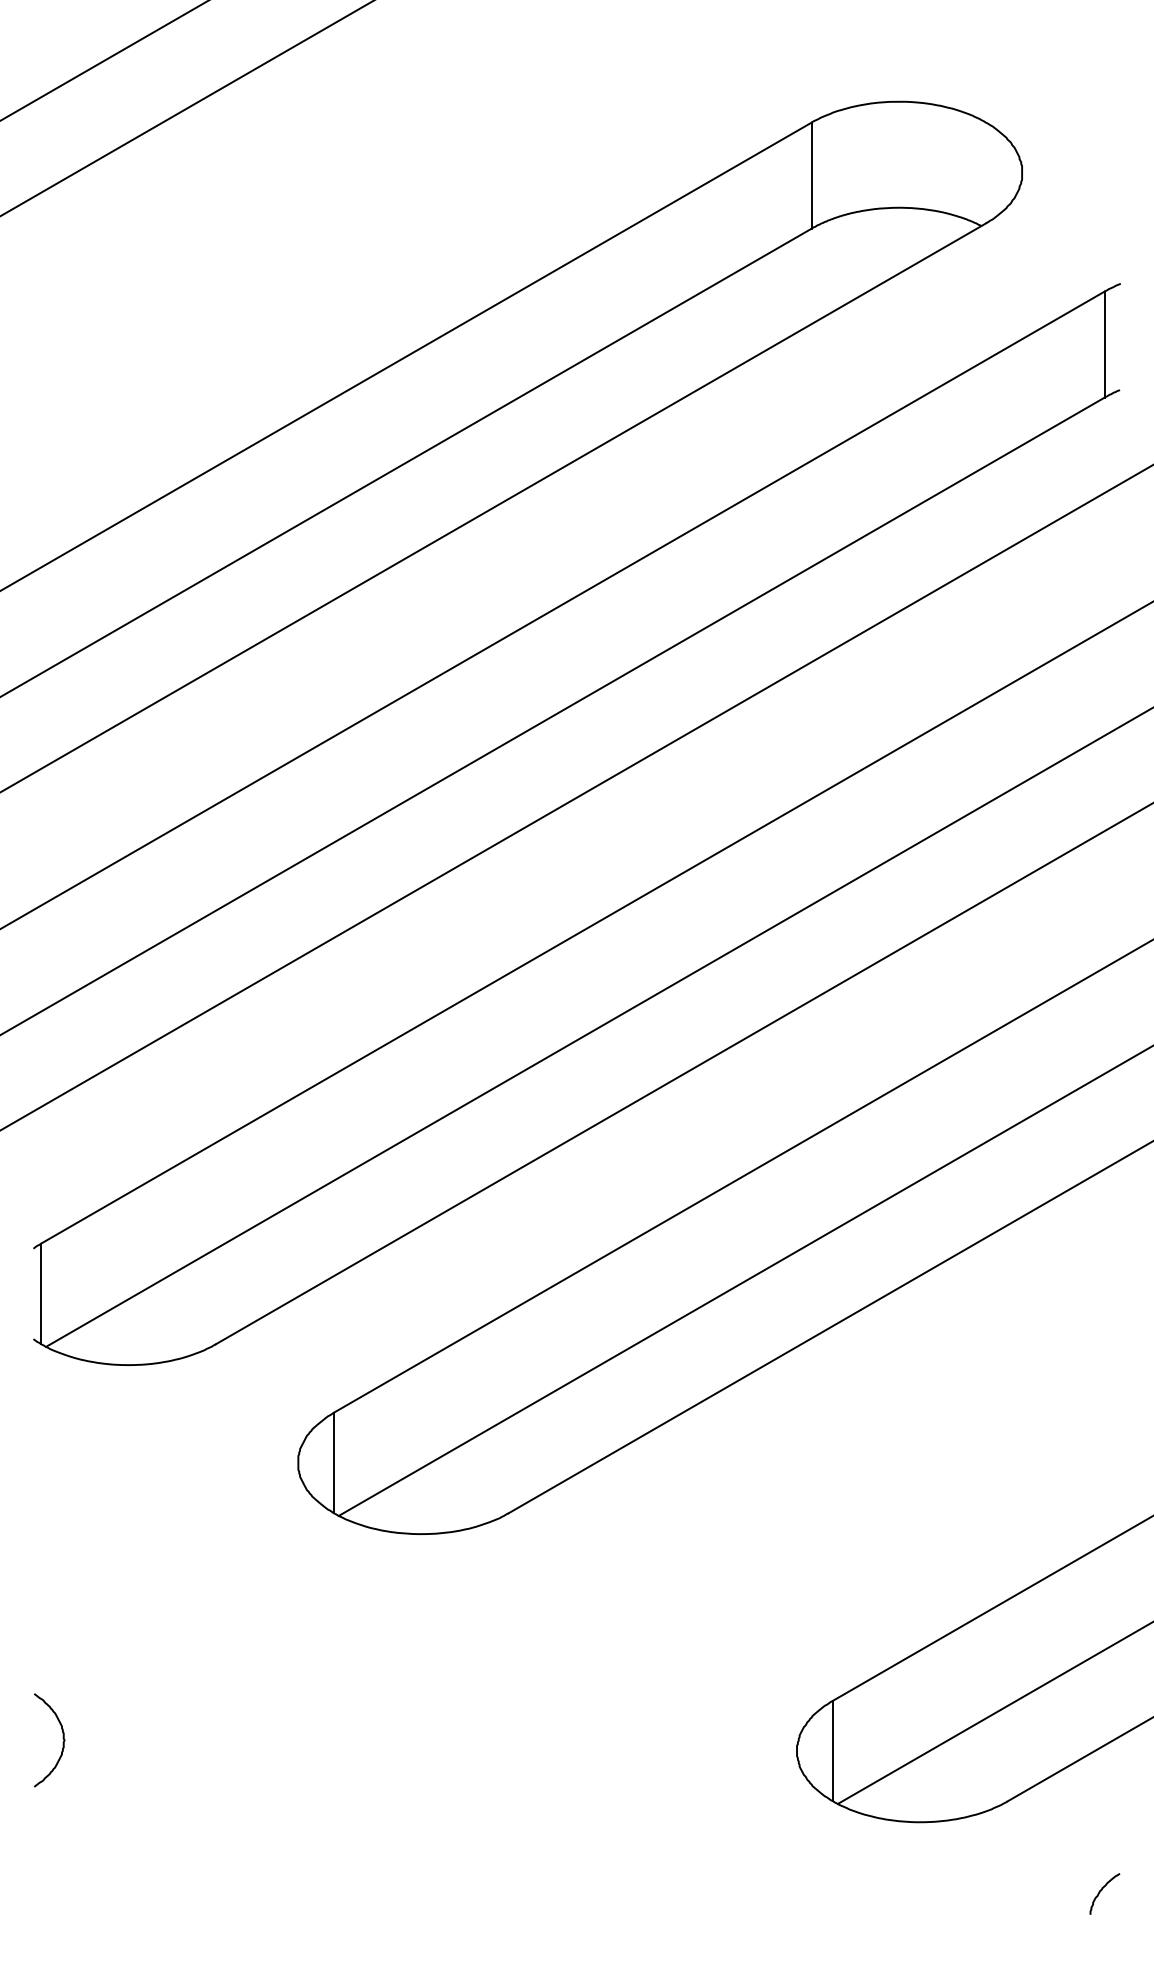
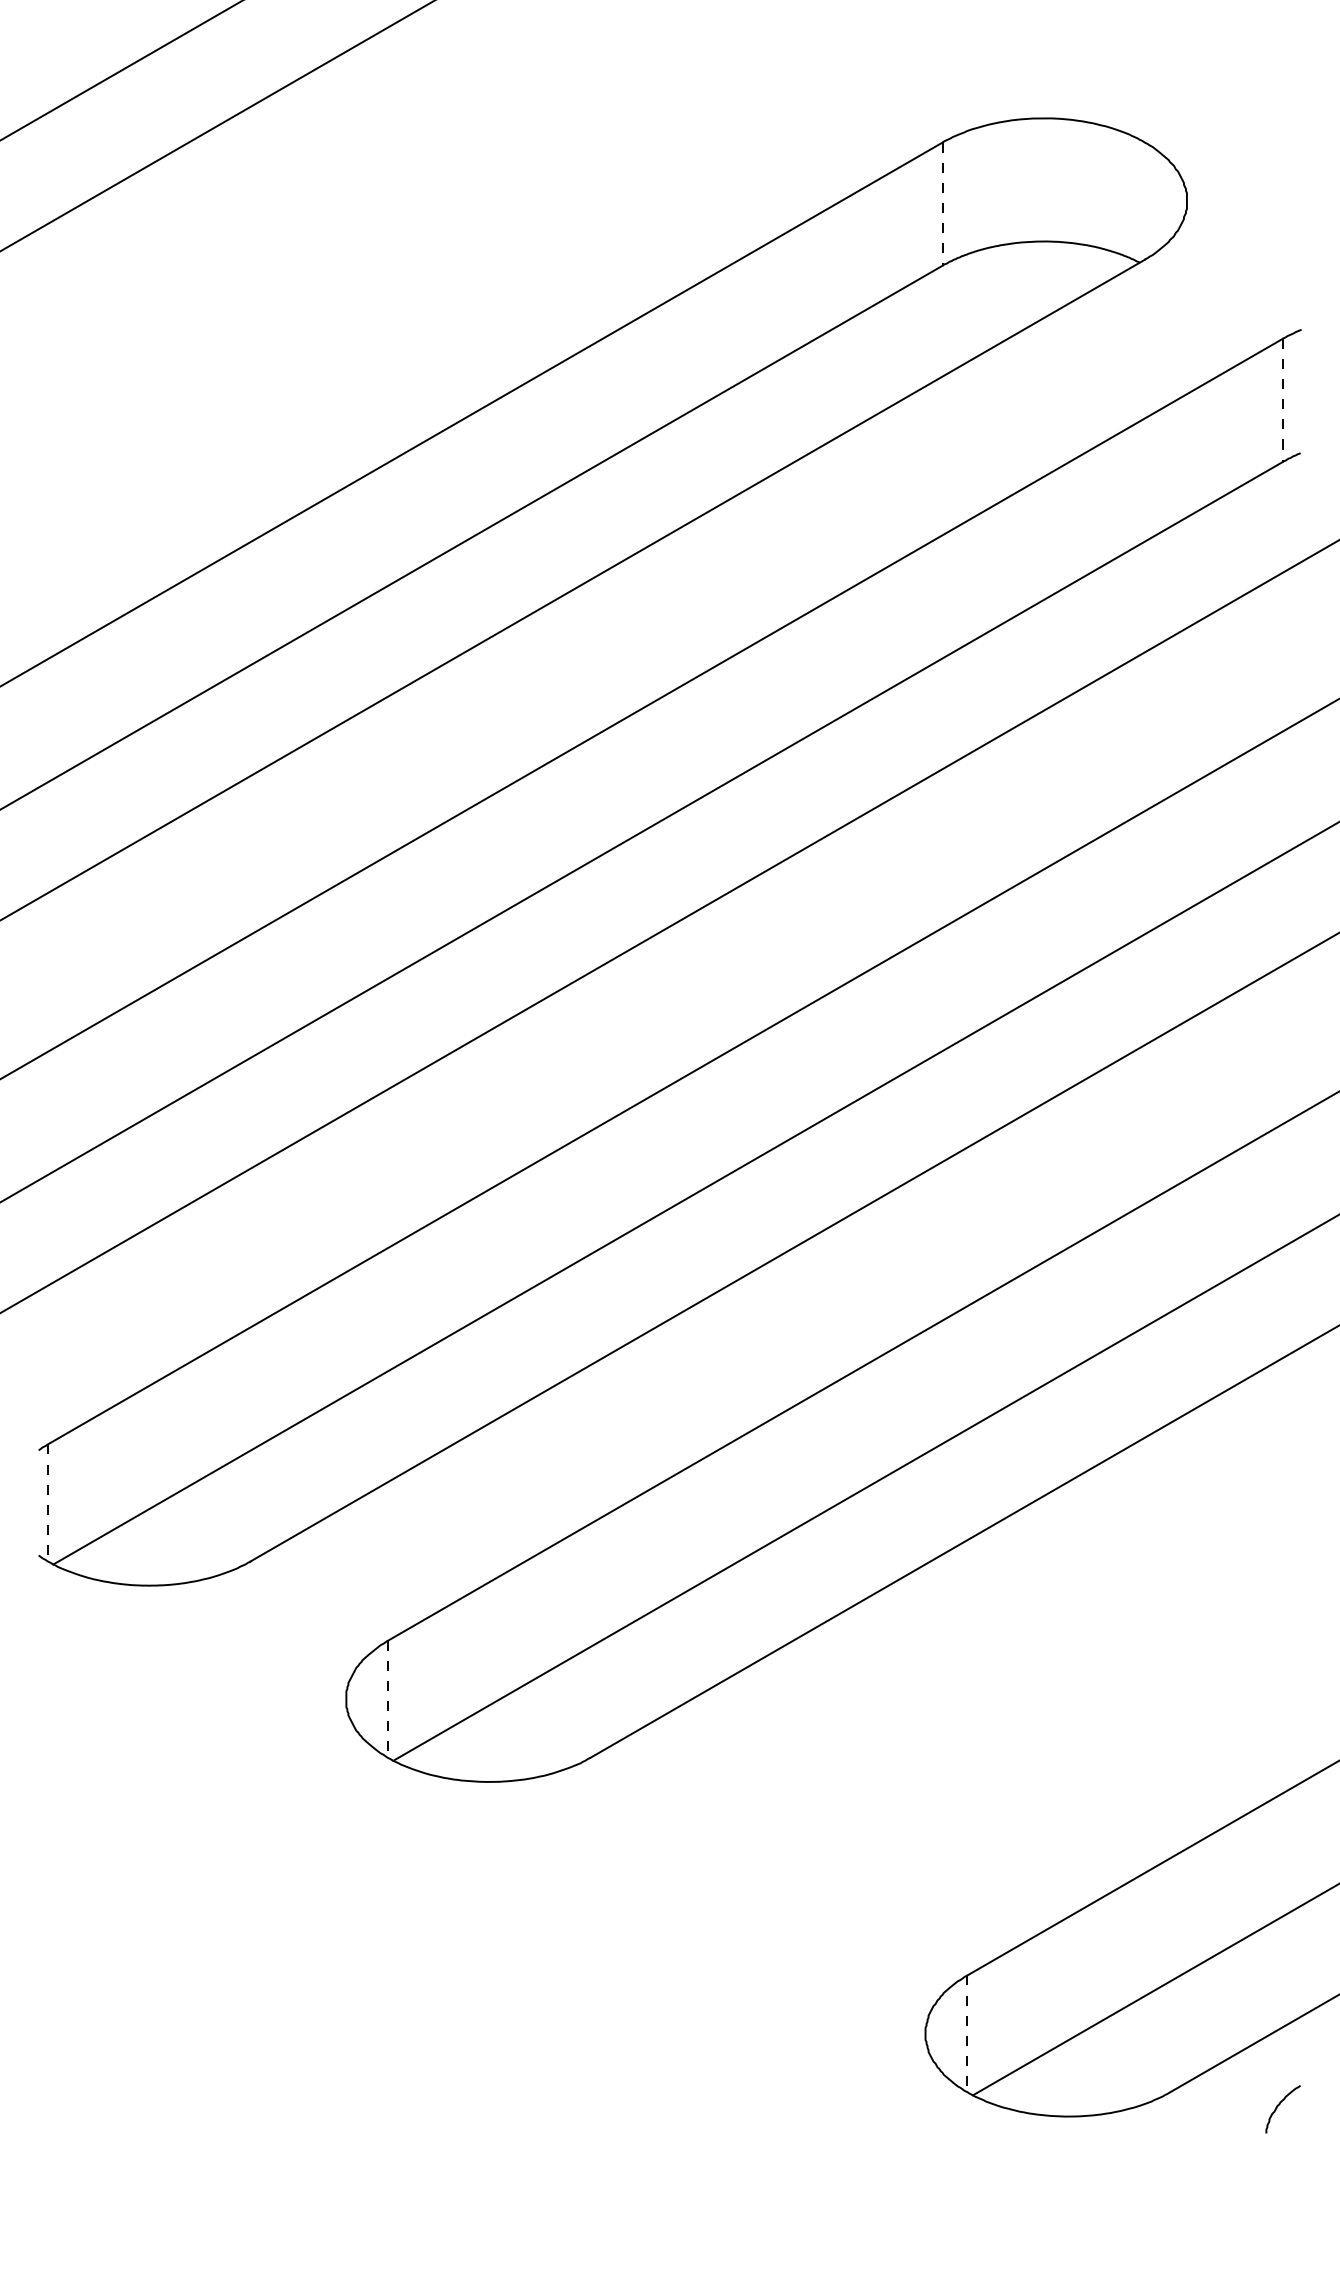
line: (811, 176) -> (942, 205), solid -> dashed
line: (1104, 345) -> (1282, 401), solid -> dashed
line: (41, 1294) -> (48, 1503), solid -> dashed
line: (334, 1463) -> (388, 1699), solid -> dashed
curve: (62, 1738) -> (72, 2019), removed
line: (833, 1751) -> (967, 2034), solid -> dashed
curve: (1102, 1890) -> (1280, 2105), moved

